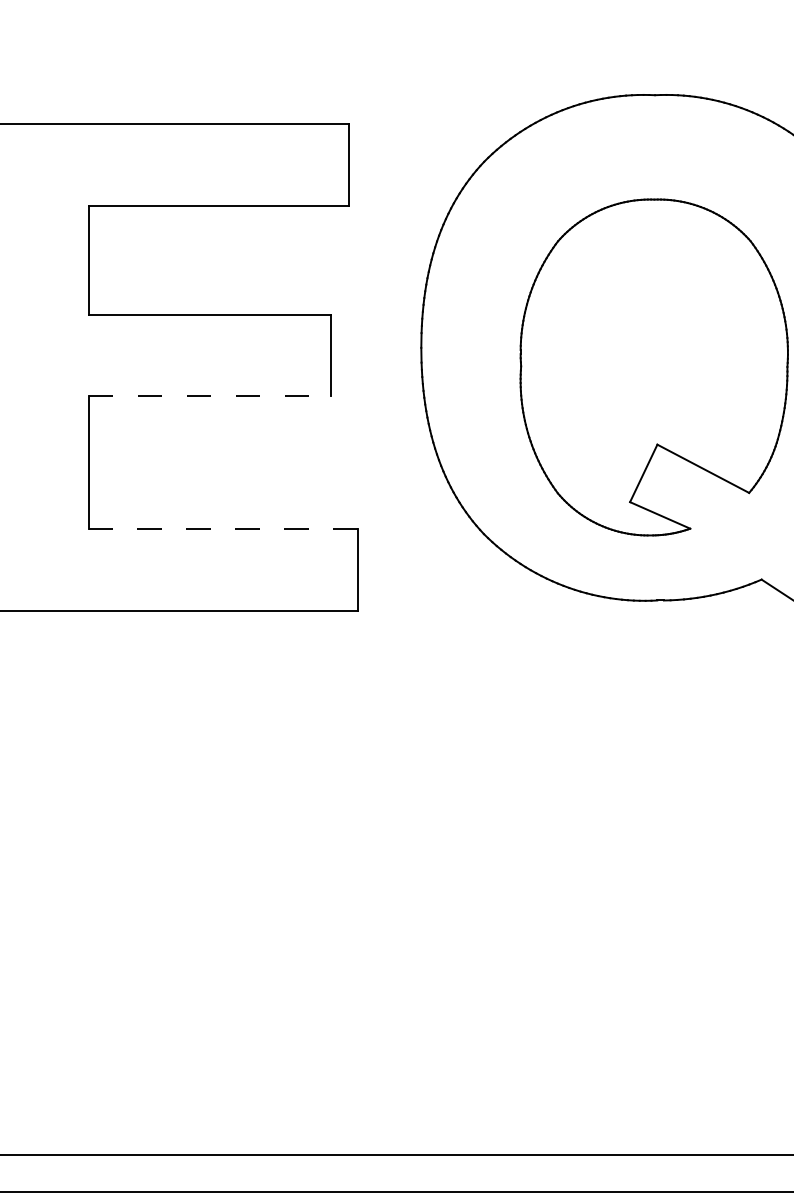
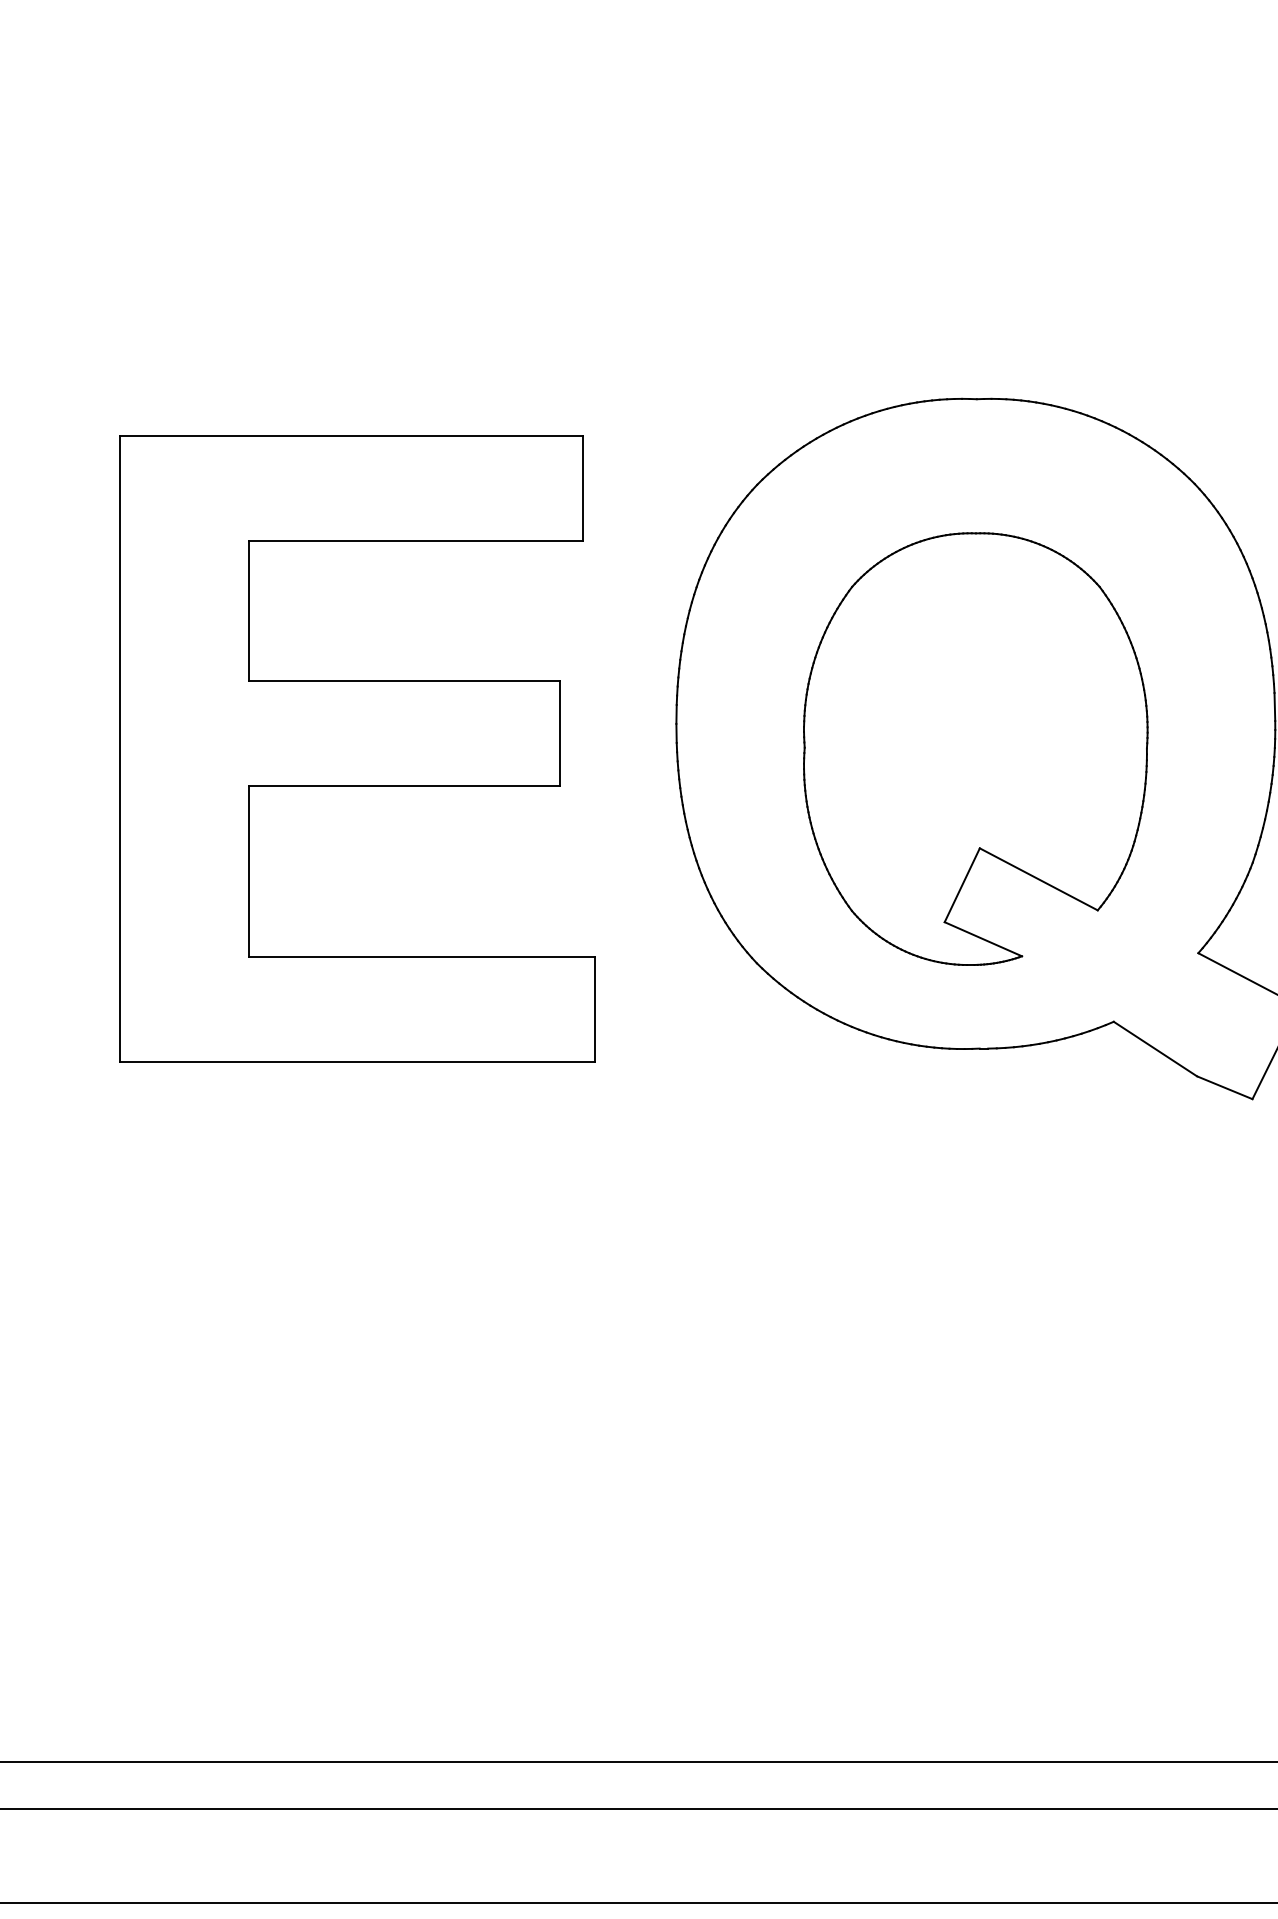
line: (209, 396) -> (404, 786), dashed -> solid
line: (222, 529) -> (421, 957), dashed -> solid

